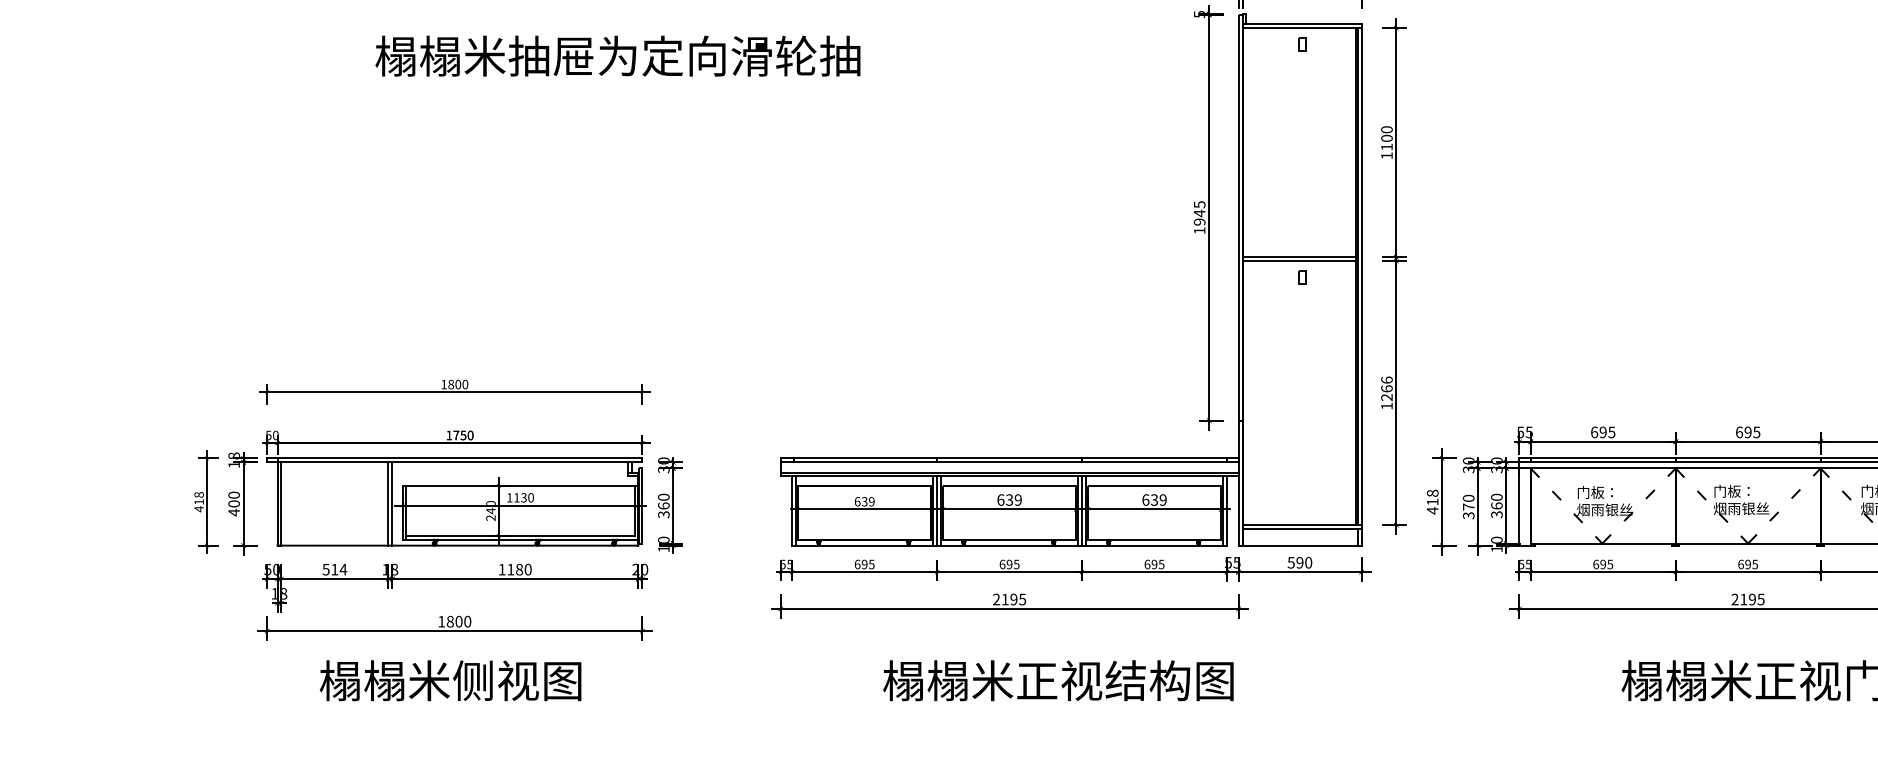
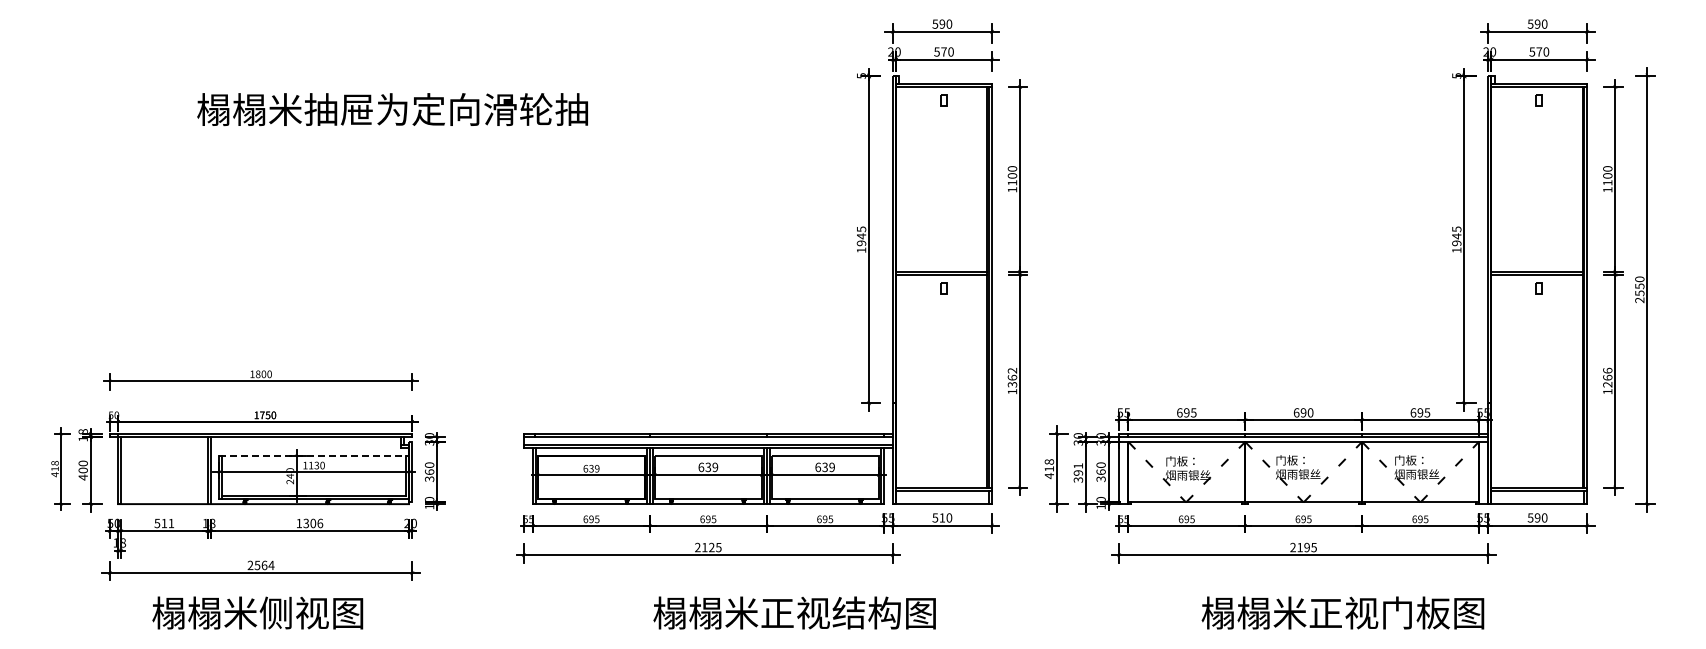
text: (1386, 388) -> (1012, 377), 1266 -> 1362
text: (1756, 431) -> (1310, 412), 695 -> 690
line: (521, 486) -> (314, 456), solid -> dashed
text: (1468, 502) -> (1078, 469), 370 -> 391
text: (1300, 562) -> (942, 517), 590 -> 510
text: (343, 569) -> (171, 523), 514 -> 511
text: (519, 569) -> (313, 523), 1180 -> 1306
text: (1013, 599) -> (711, 547), 2195 -> 2125
text: (454, 621) -> (260, 565), 1800 -> 2564
text: (1058, 680) -> (794, 612), moved

